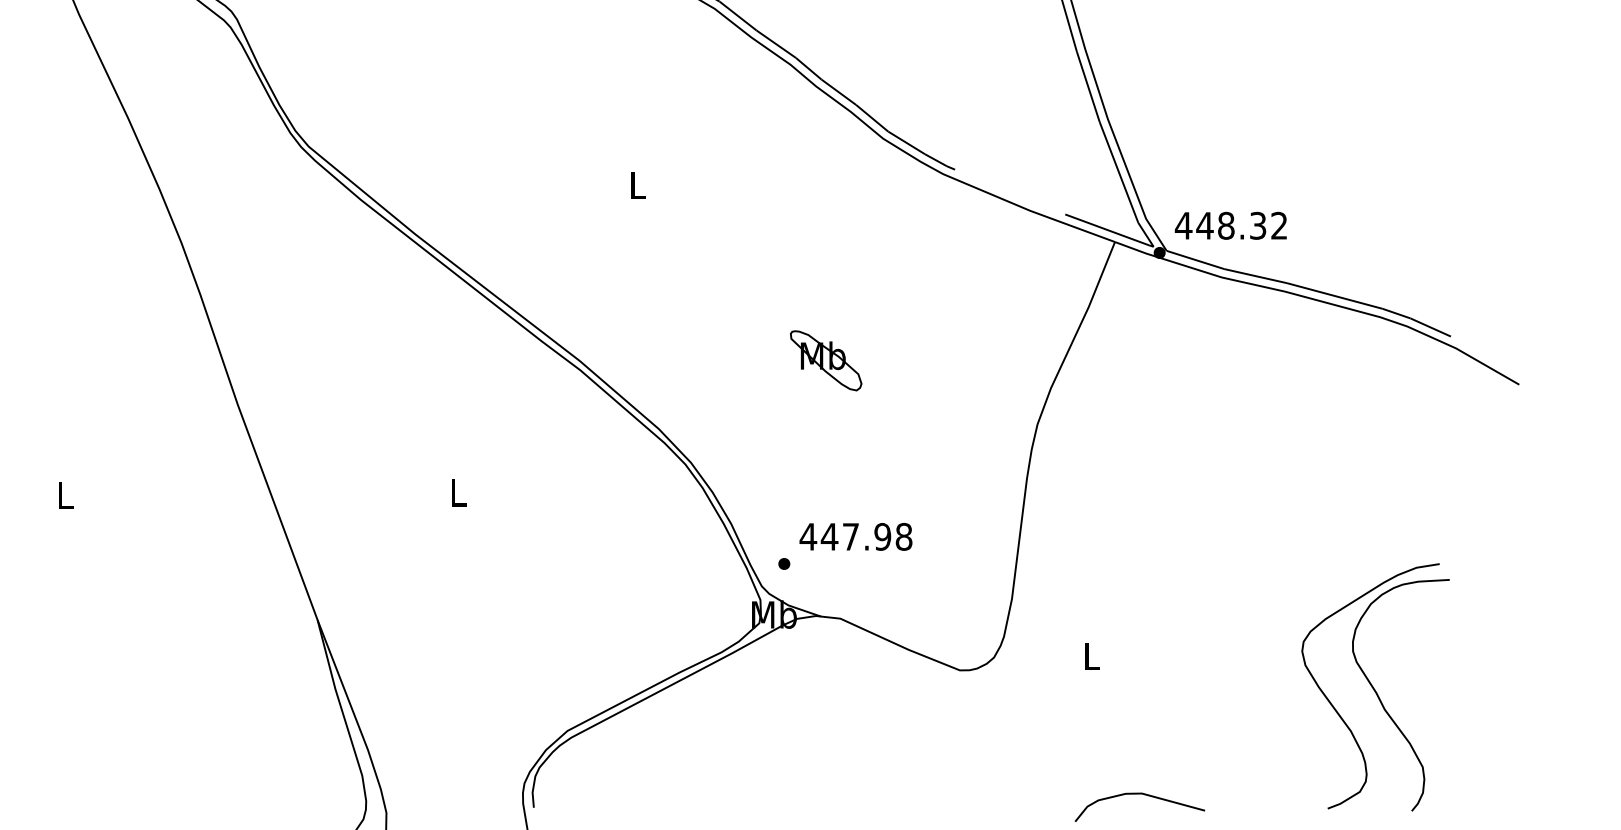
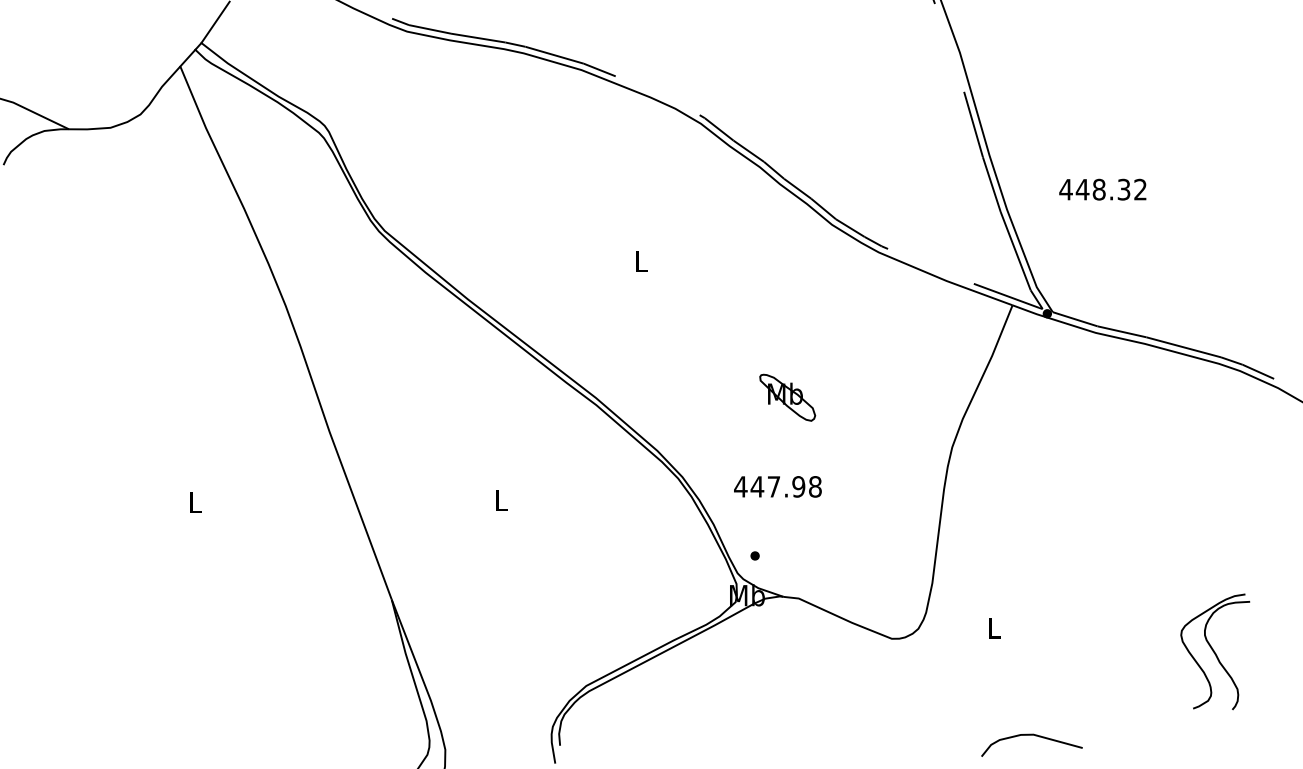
text: (1230, 225) -> (1102, 189), moved
text: (855, 536) -> (777, 486), moved
part: (1375, 686) -> (1215, 651), size x0.6

